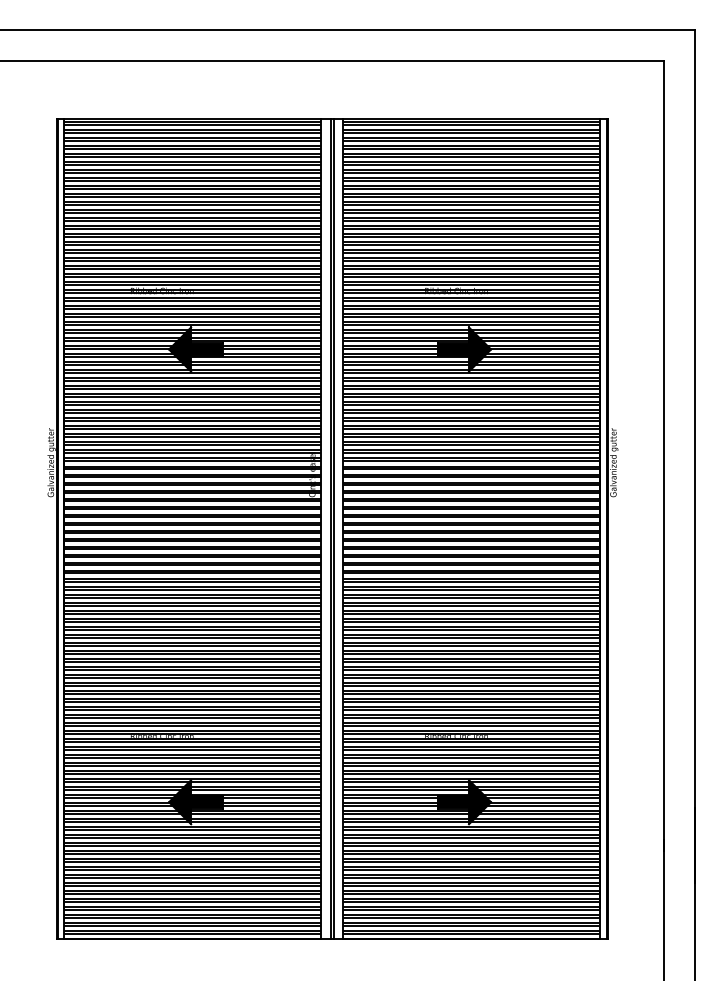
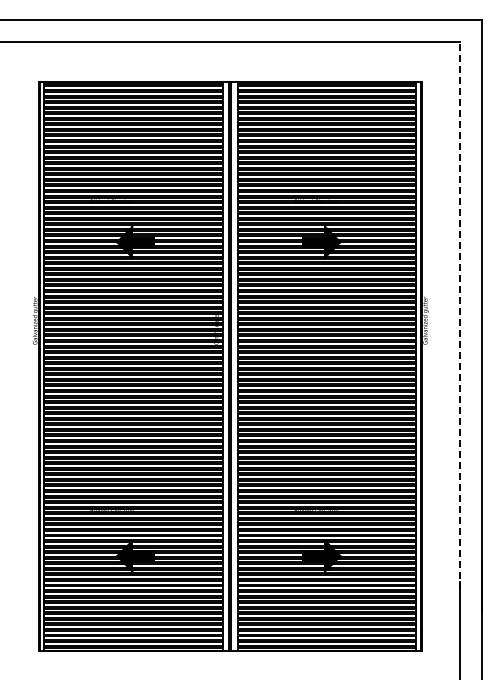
line: (664, 456) -> (460, 316), solid -> dashed

